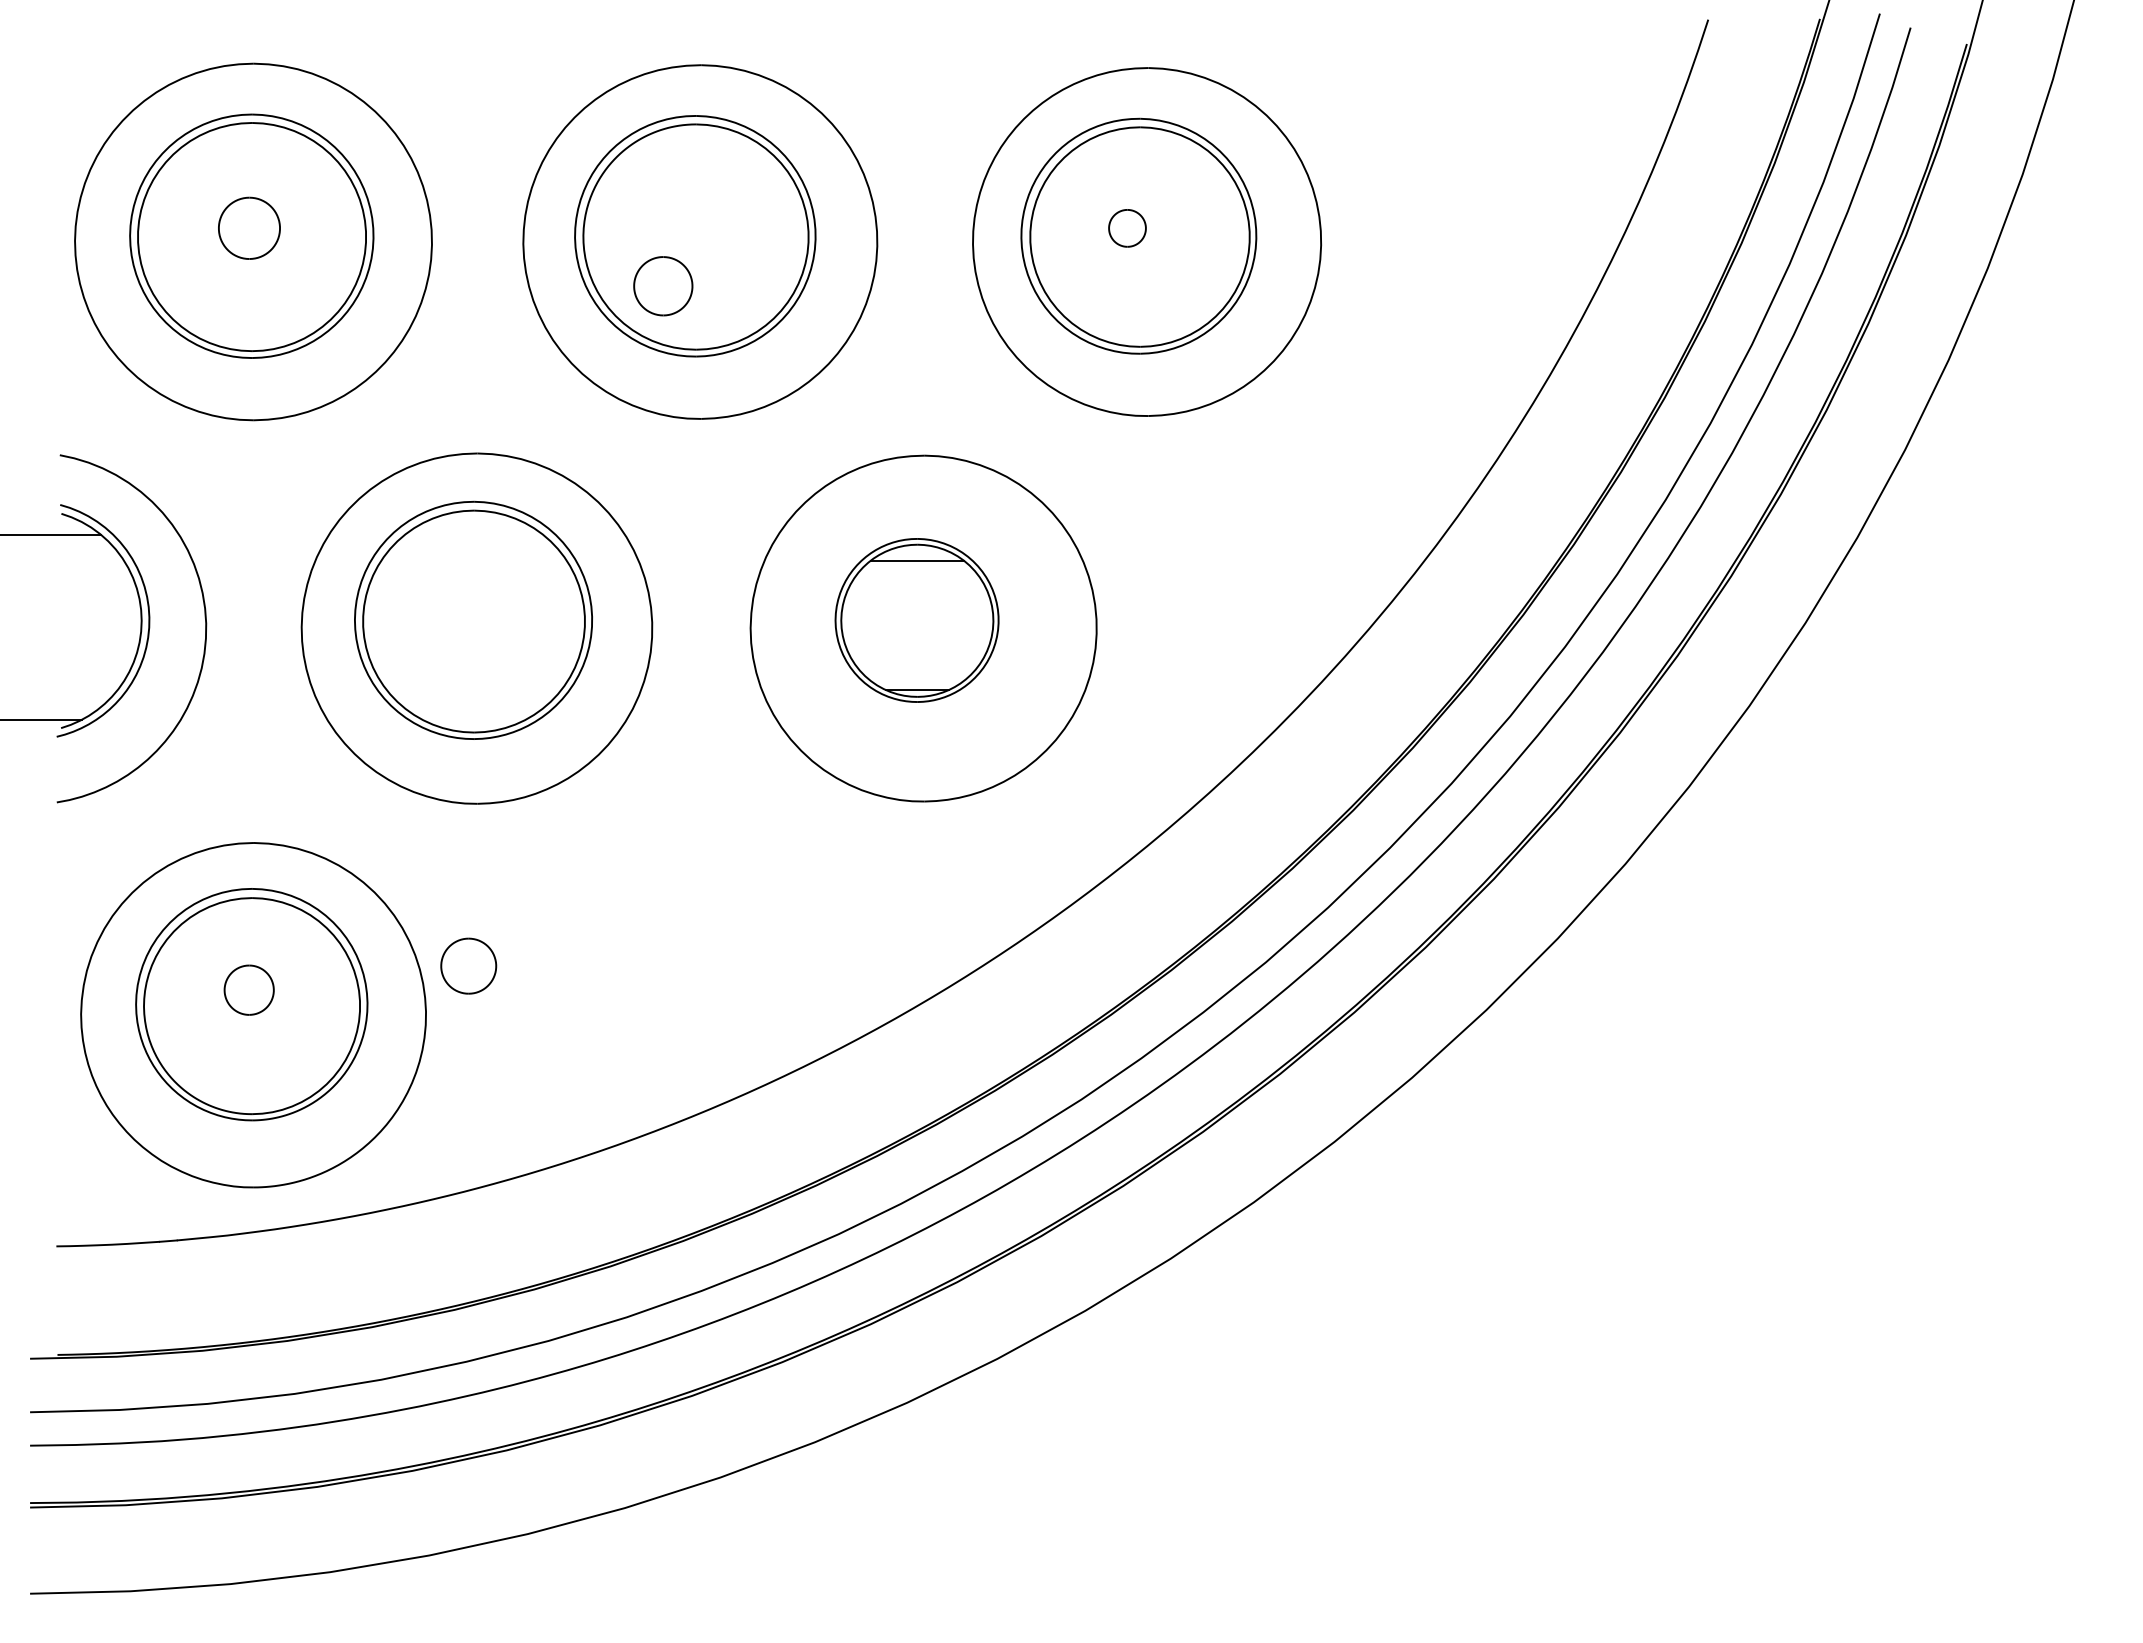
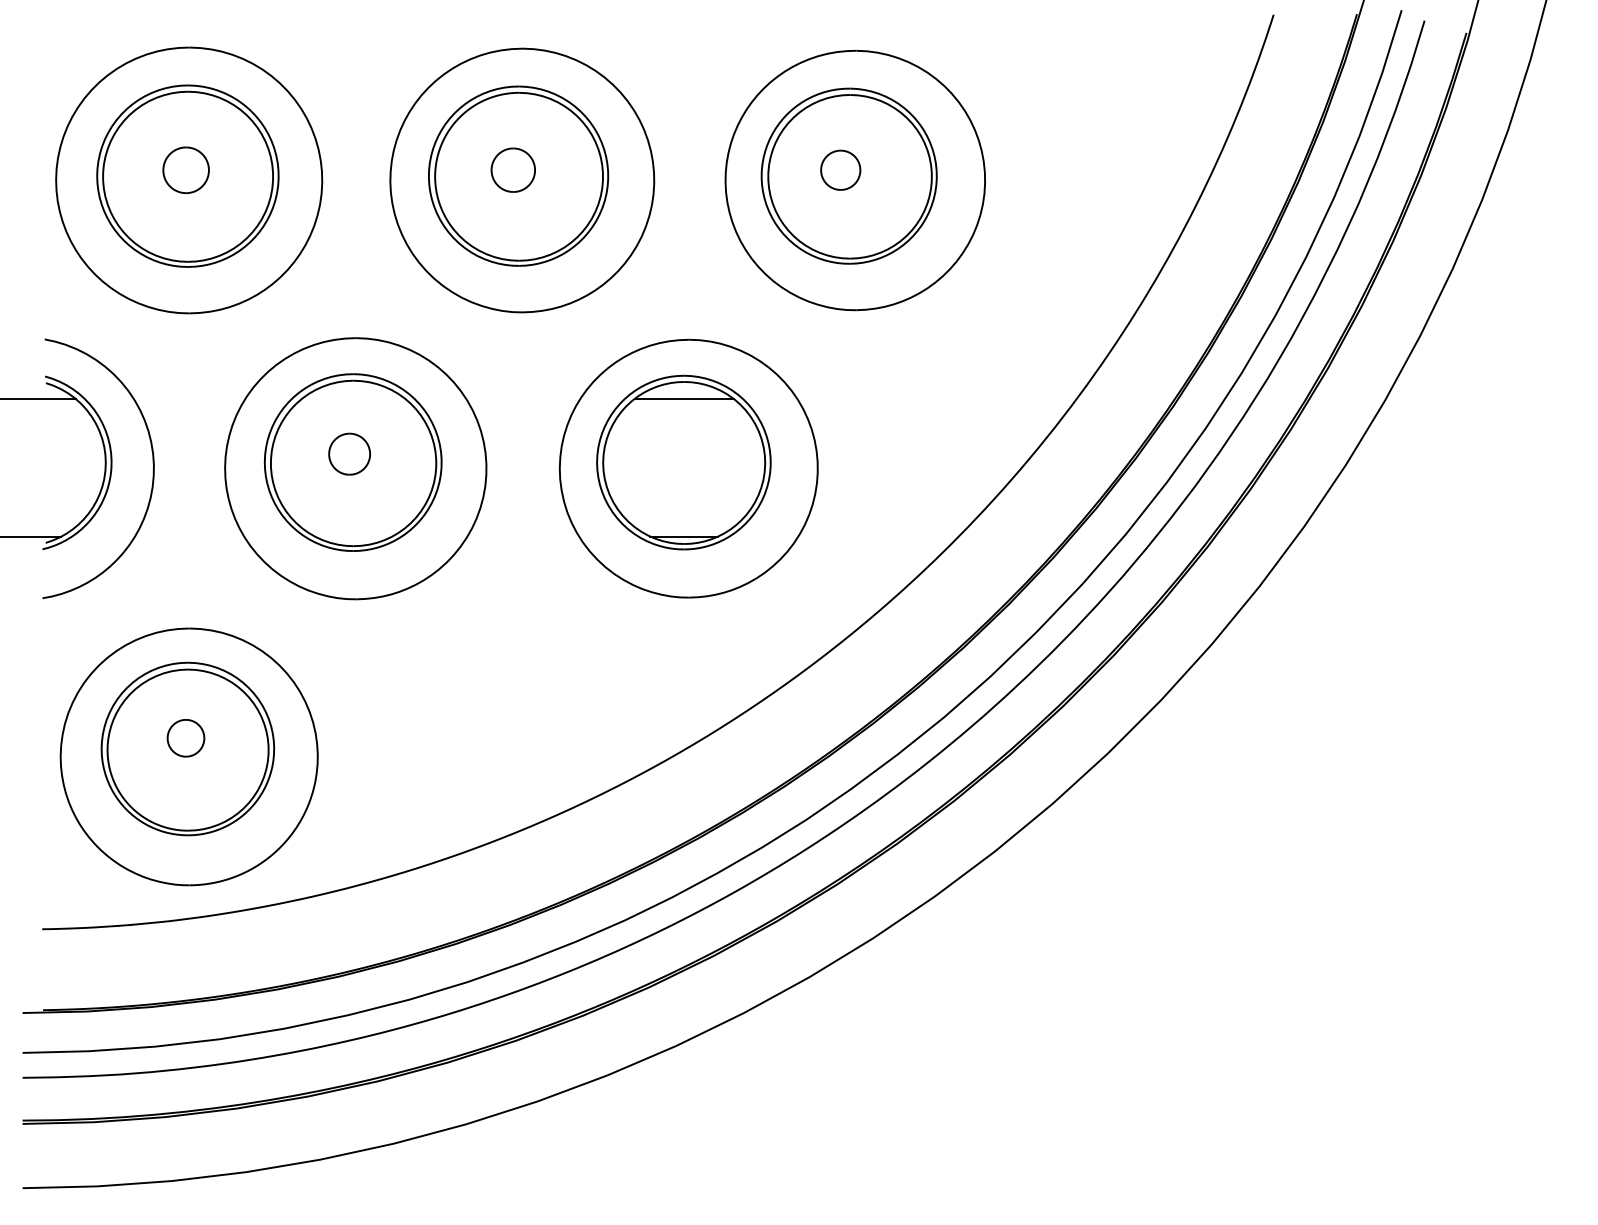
part: (1127, 228) -> (840, 170), size x1.43
part: (663, 286) -> (513, 170), moved
part: (916, 620) -> (683, 462), size x1.43
part: (468, 965) -> (349, 453), moved

